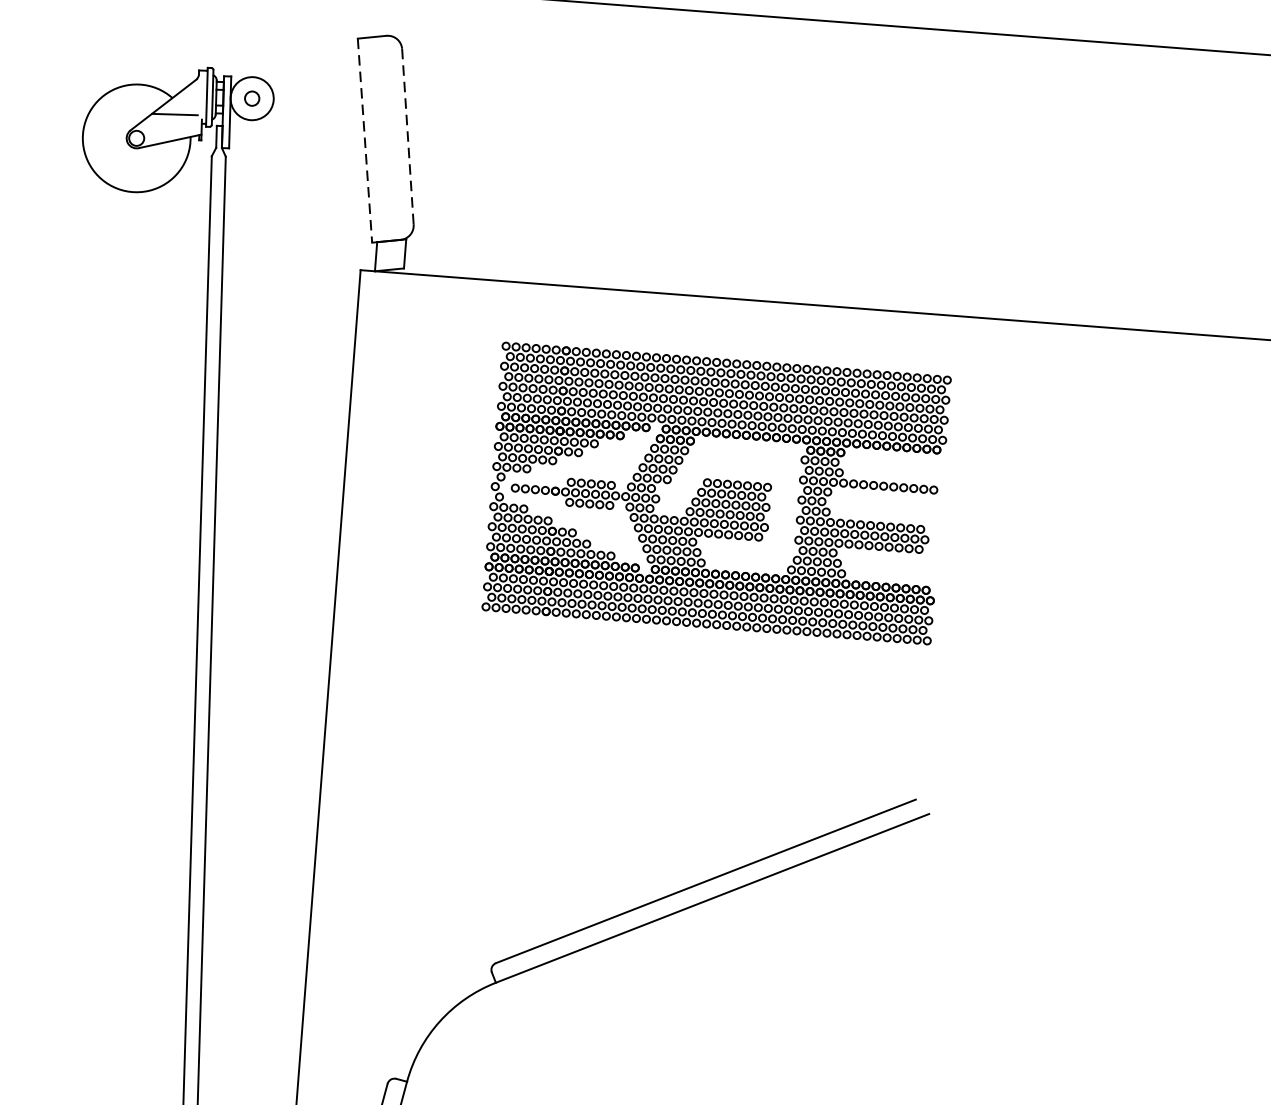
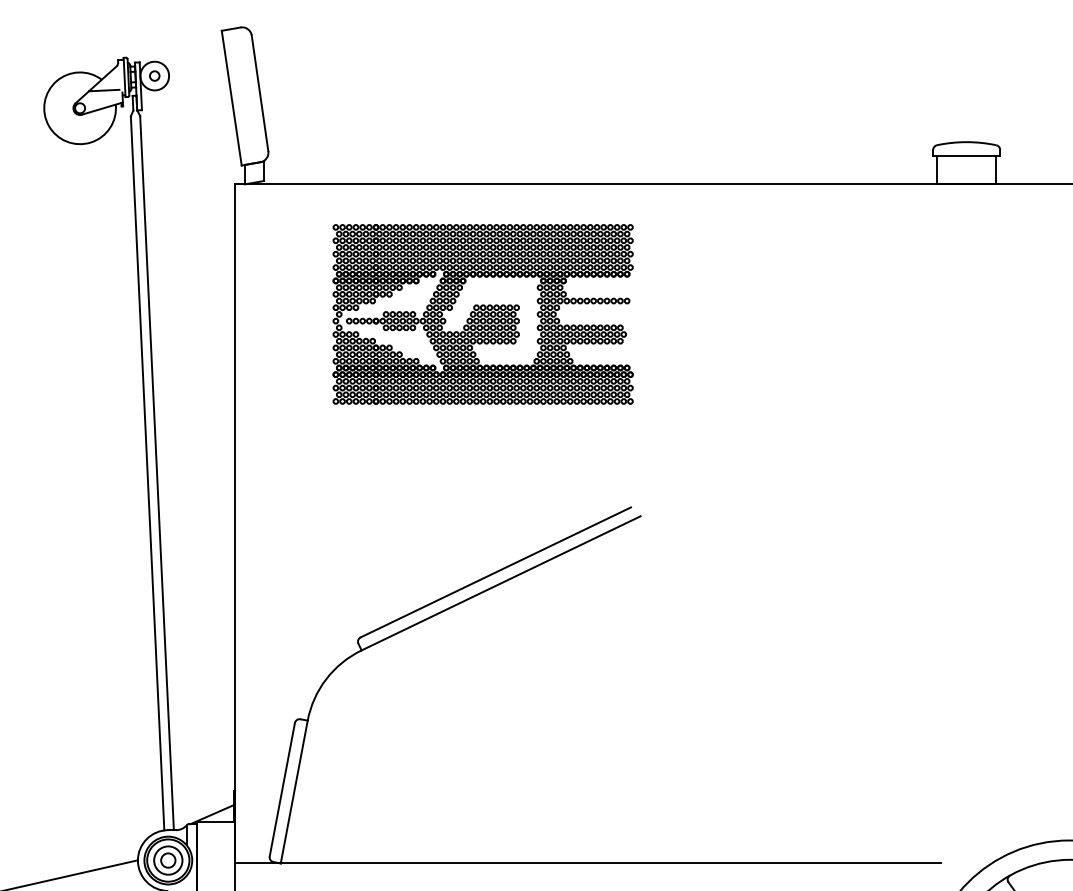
line: (408, 136) -> (260, 93), dashed -> solid
line: (364, 141) -> (231, 98), dashed -> solid

